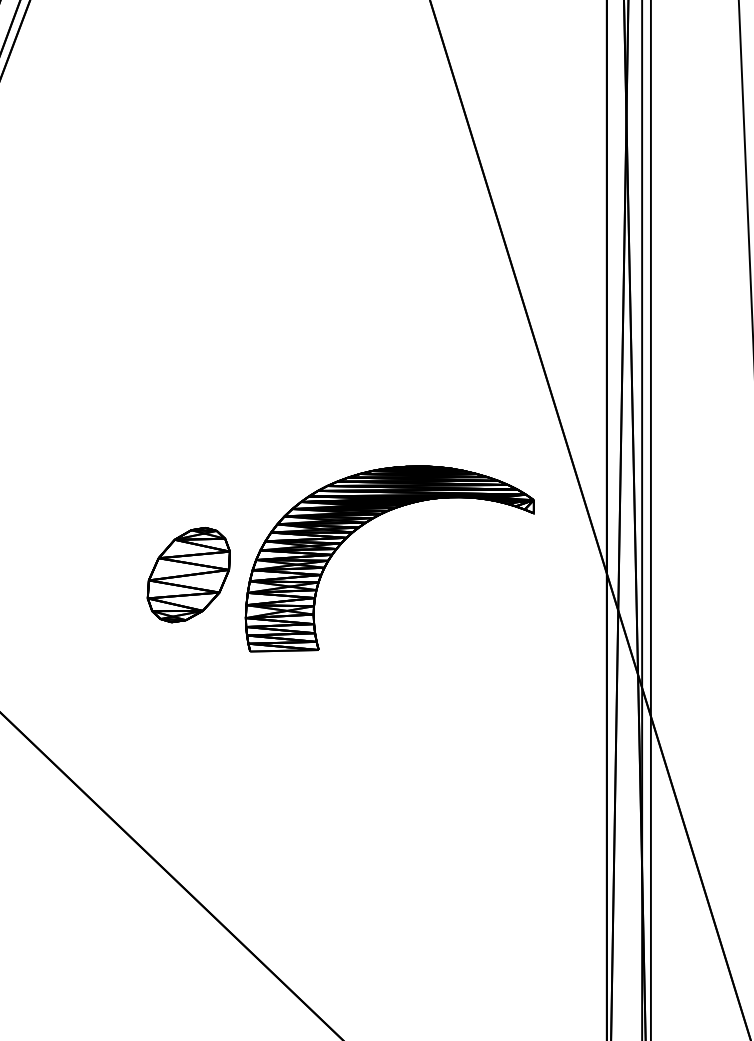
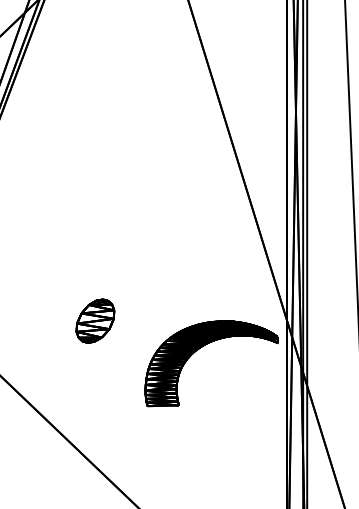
part: (370, 523) -> (202, 347), moved

